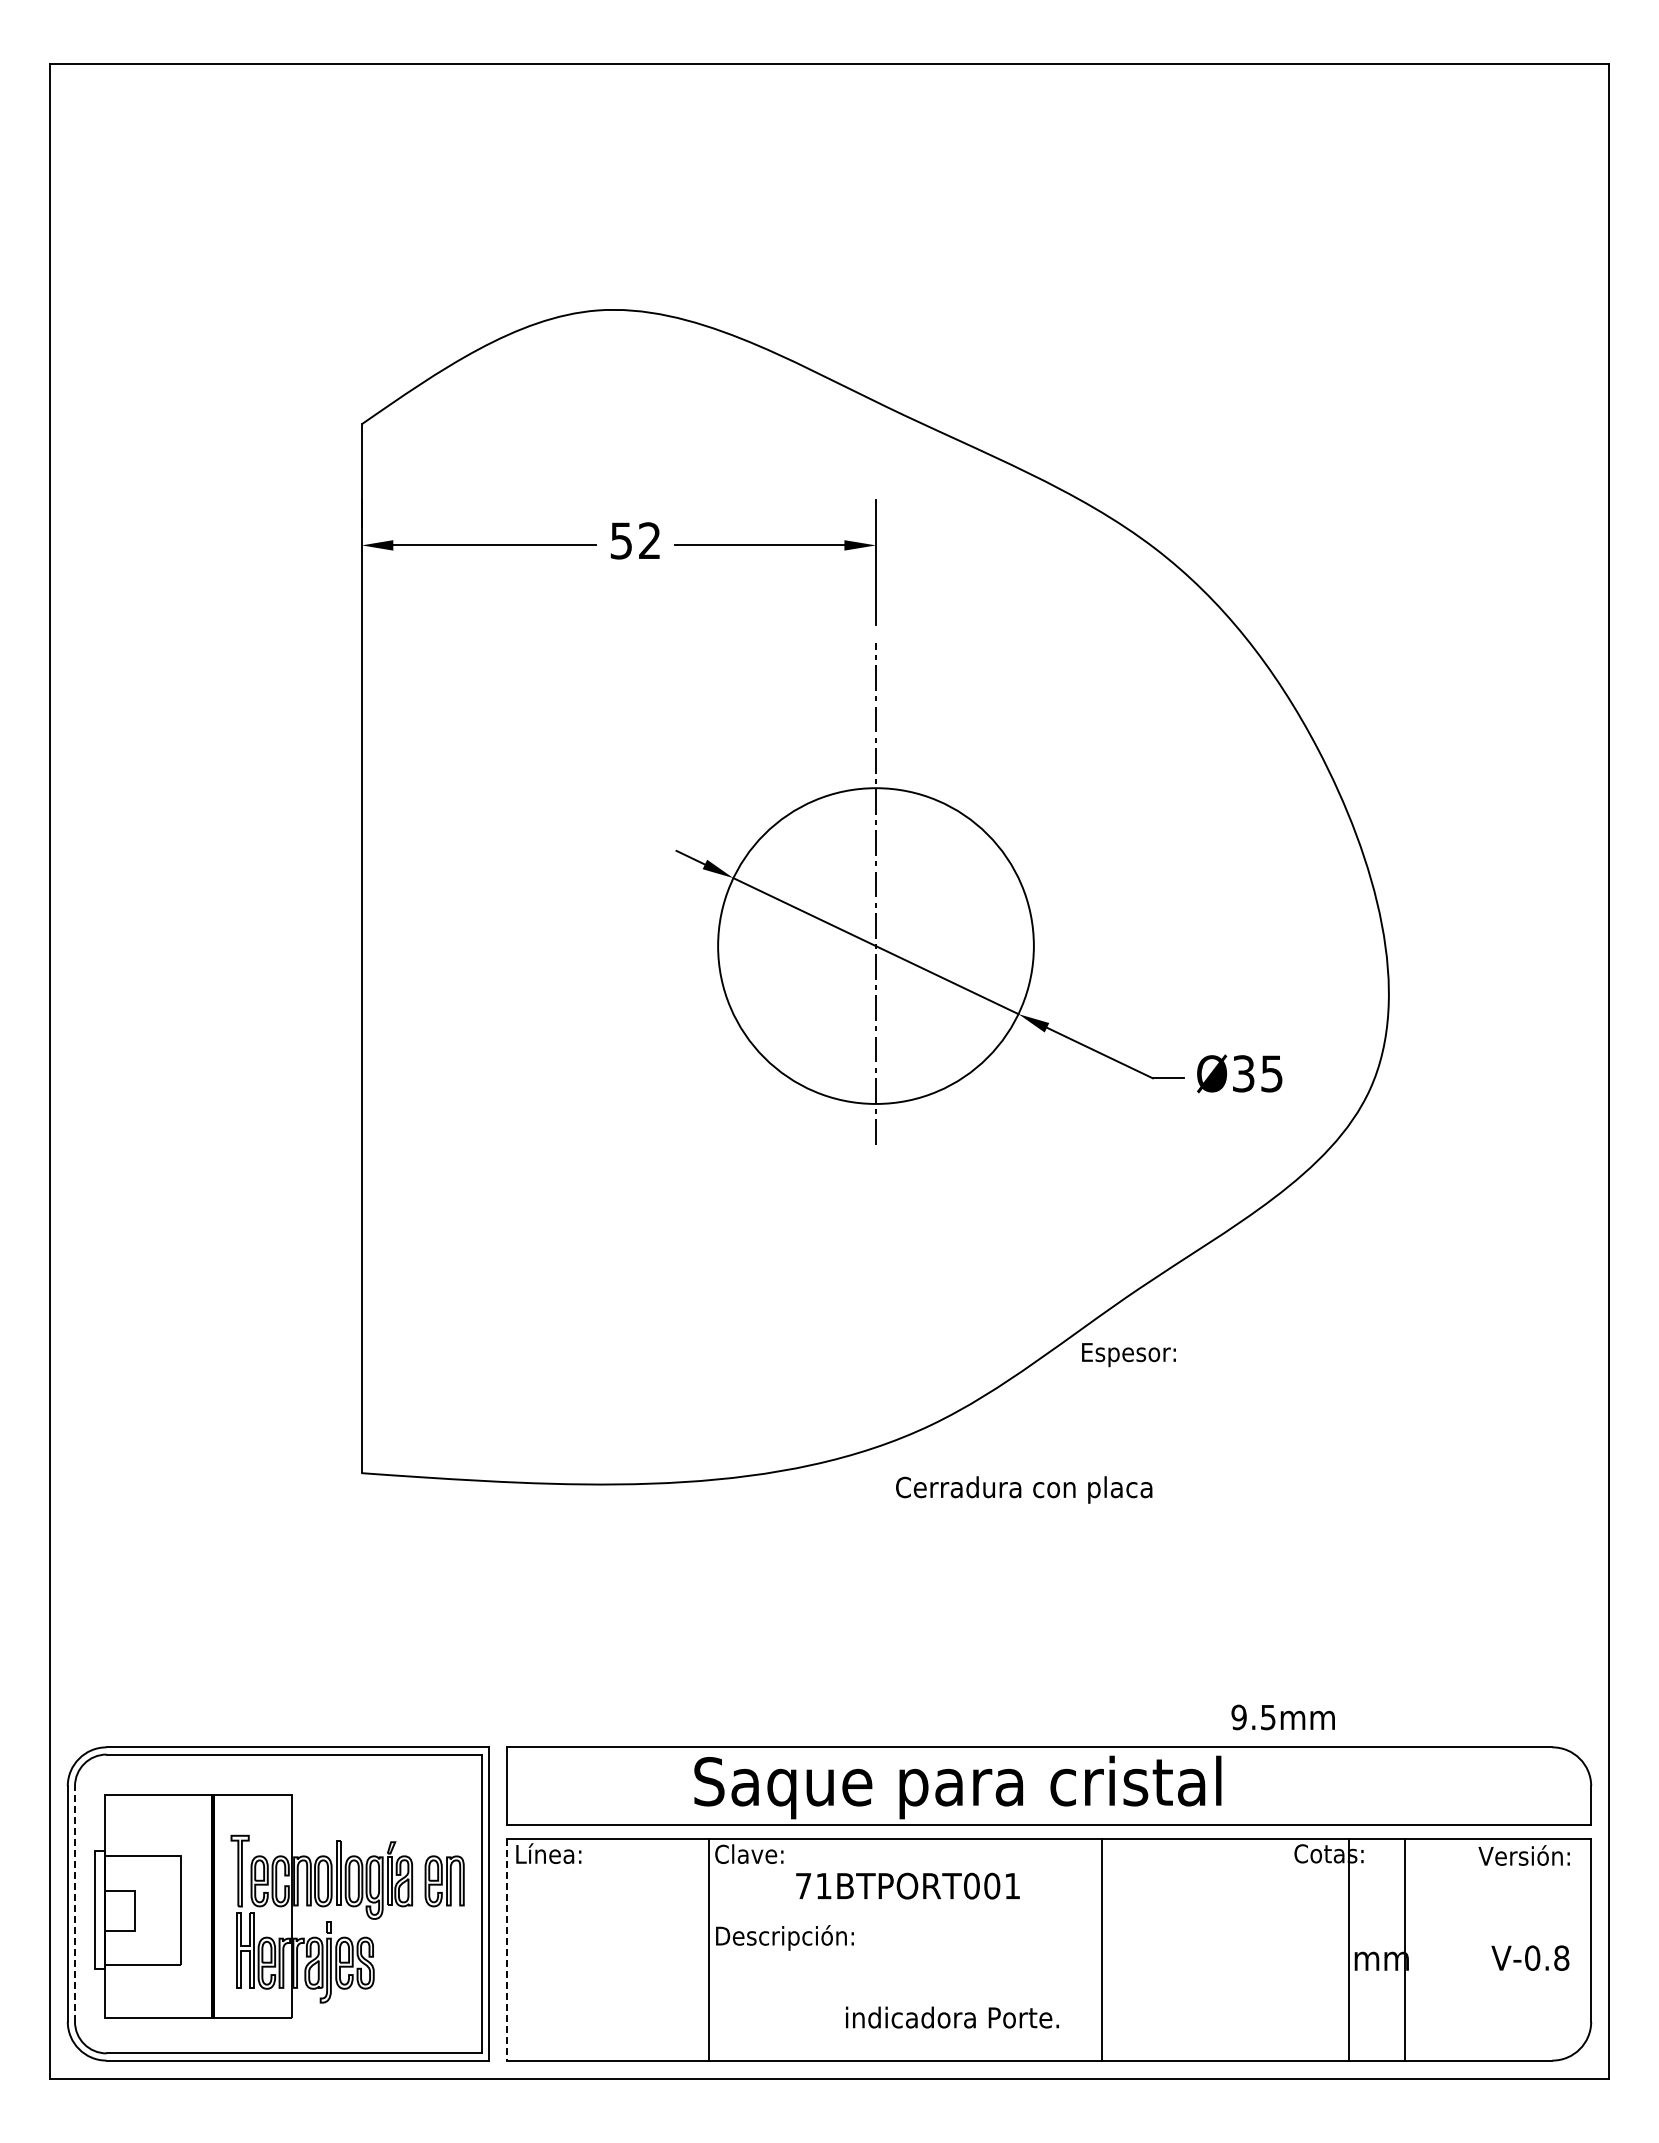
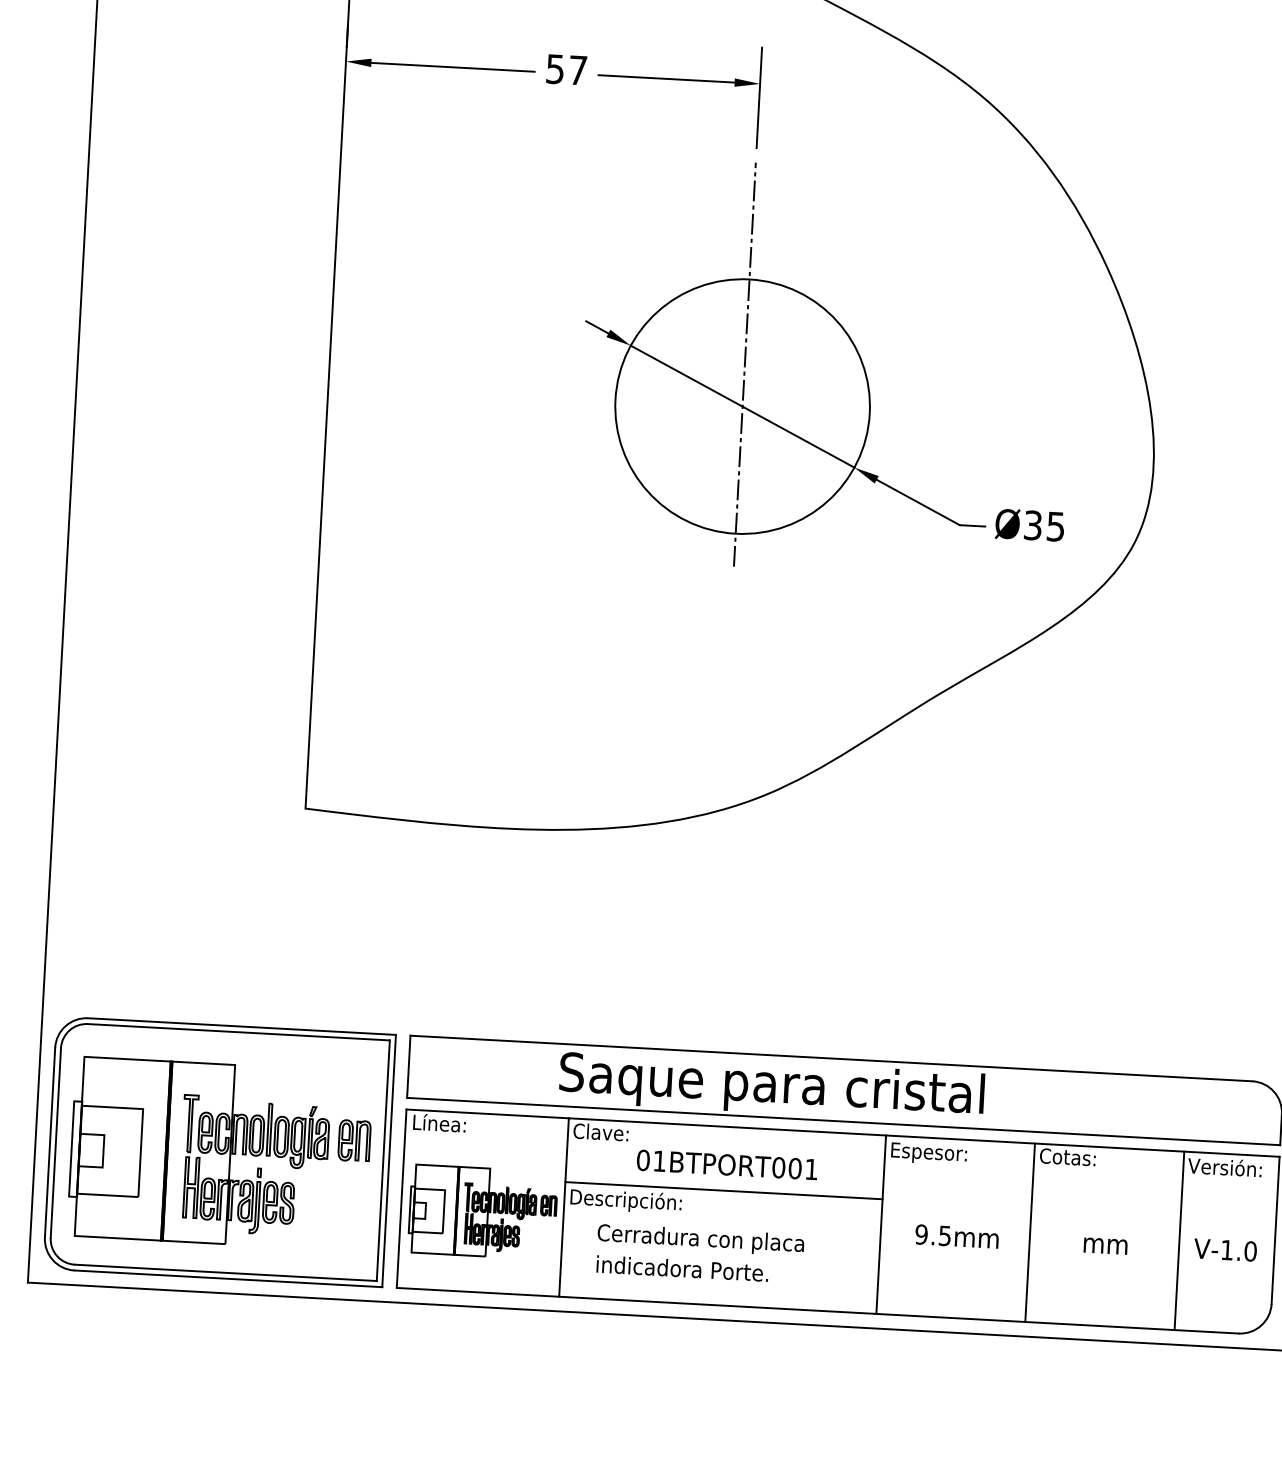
text: (649, 540) -> (577, 70), 52 -> 57
text: (1128, 1355) -> (928, 1154), moved
text: (1024, 1489) -> (701, 1239), moved
text: (1282, 1717) -> (956, 1236), moved
text: (803, 1885) -> (643, 1159), 71BTPORT001 -> 01BTPORT001
line: (75, 1903) -> (56, 1142), dashed -> solid
line: (905, 1918) -> (723, 1190), added
line: (506, 1949) -> (401, 1198), dashed -> solid
line: (1349, 1949) -> (1030, 1232), moved
line: (1404, 1949) -> (1179, 1240), moved
text: (1547, 1957) -> (1239, 1250), V-0.8 -> V-1.0
part: (608, 1961) -> (482, 1212), added
text: (952, 2017) -> (682, 1268), moved

